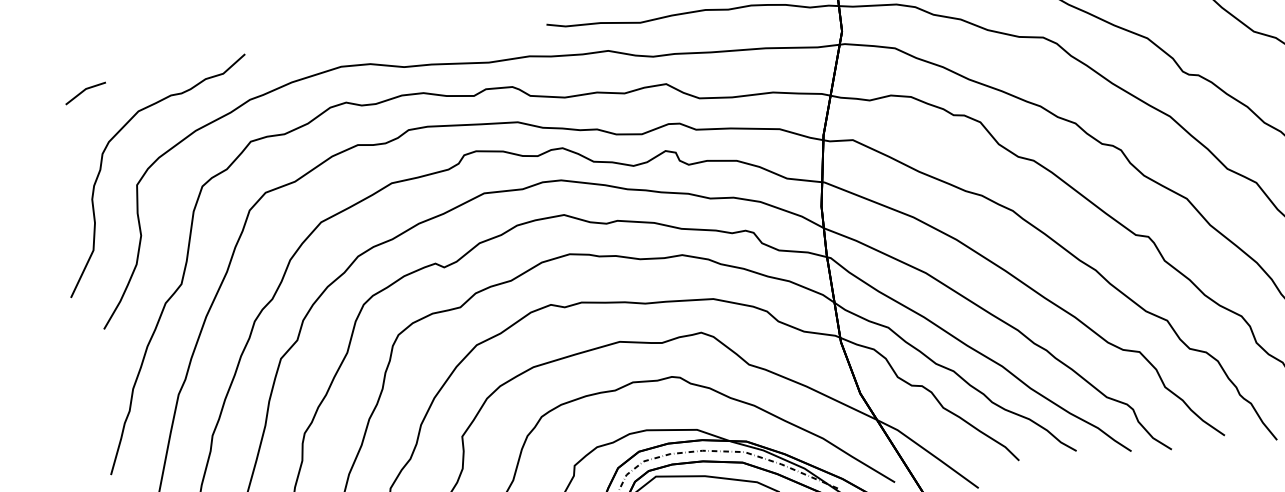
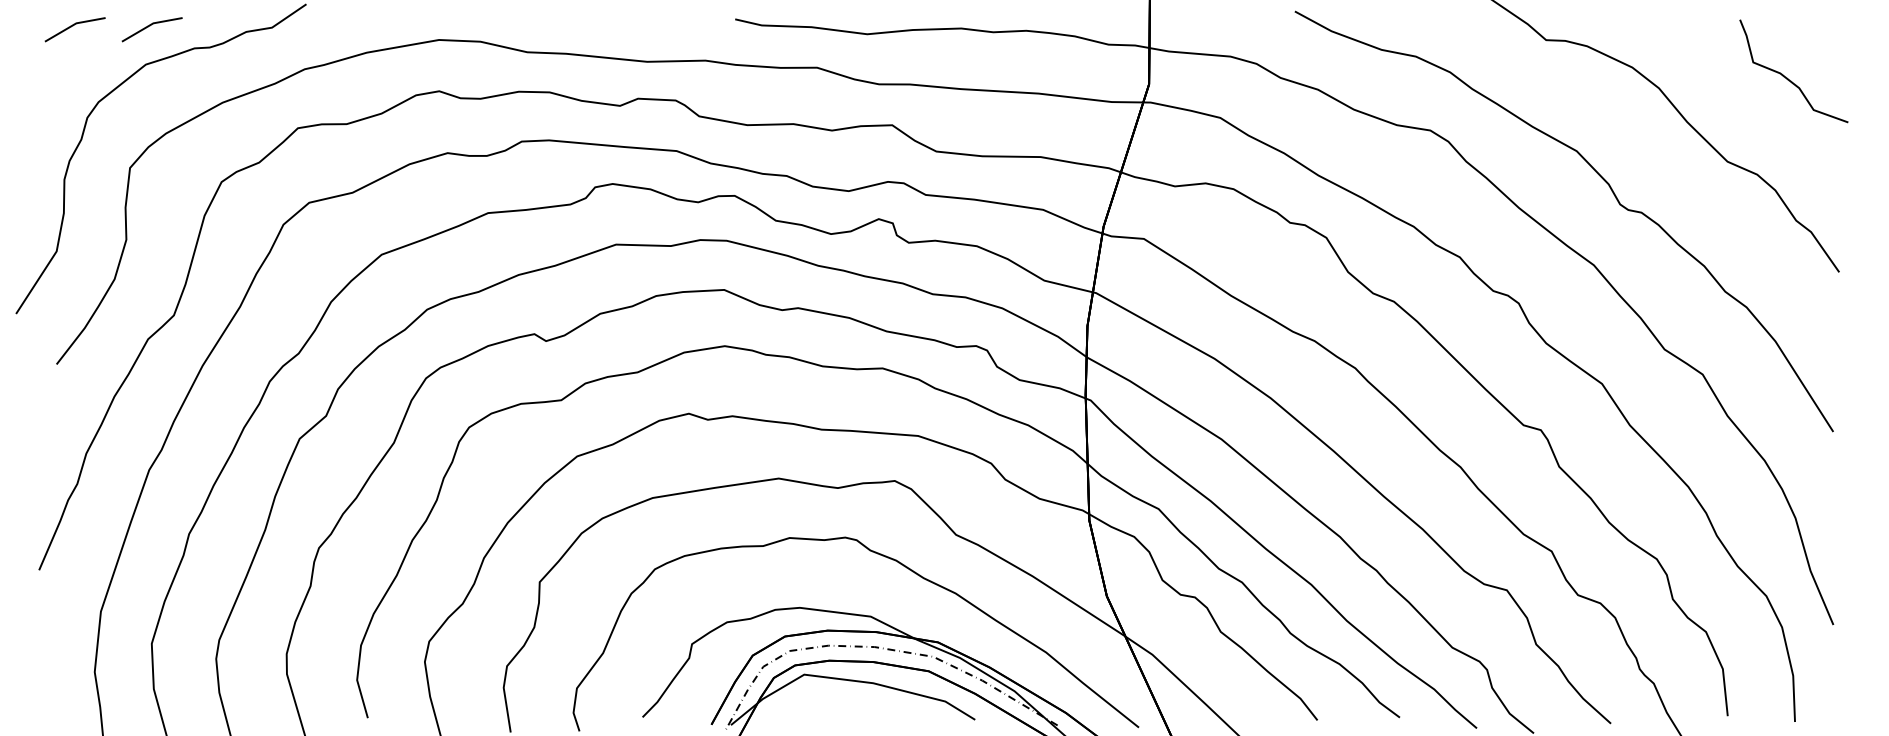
line: (138, 84) -> (150, 26), added

